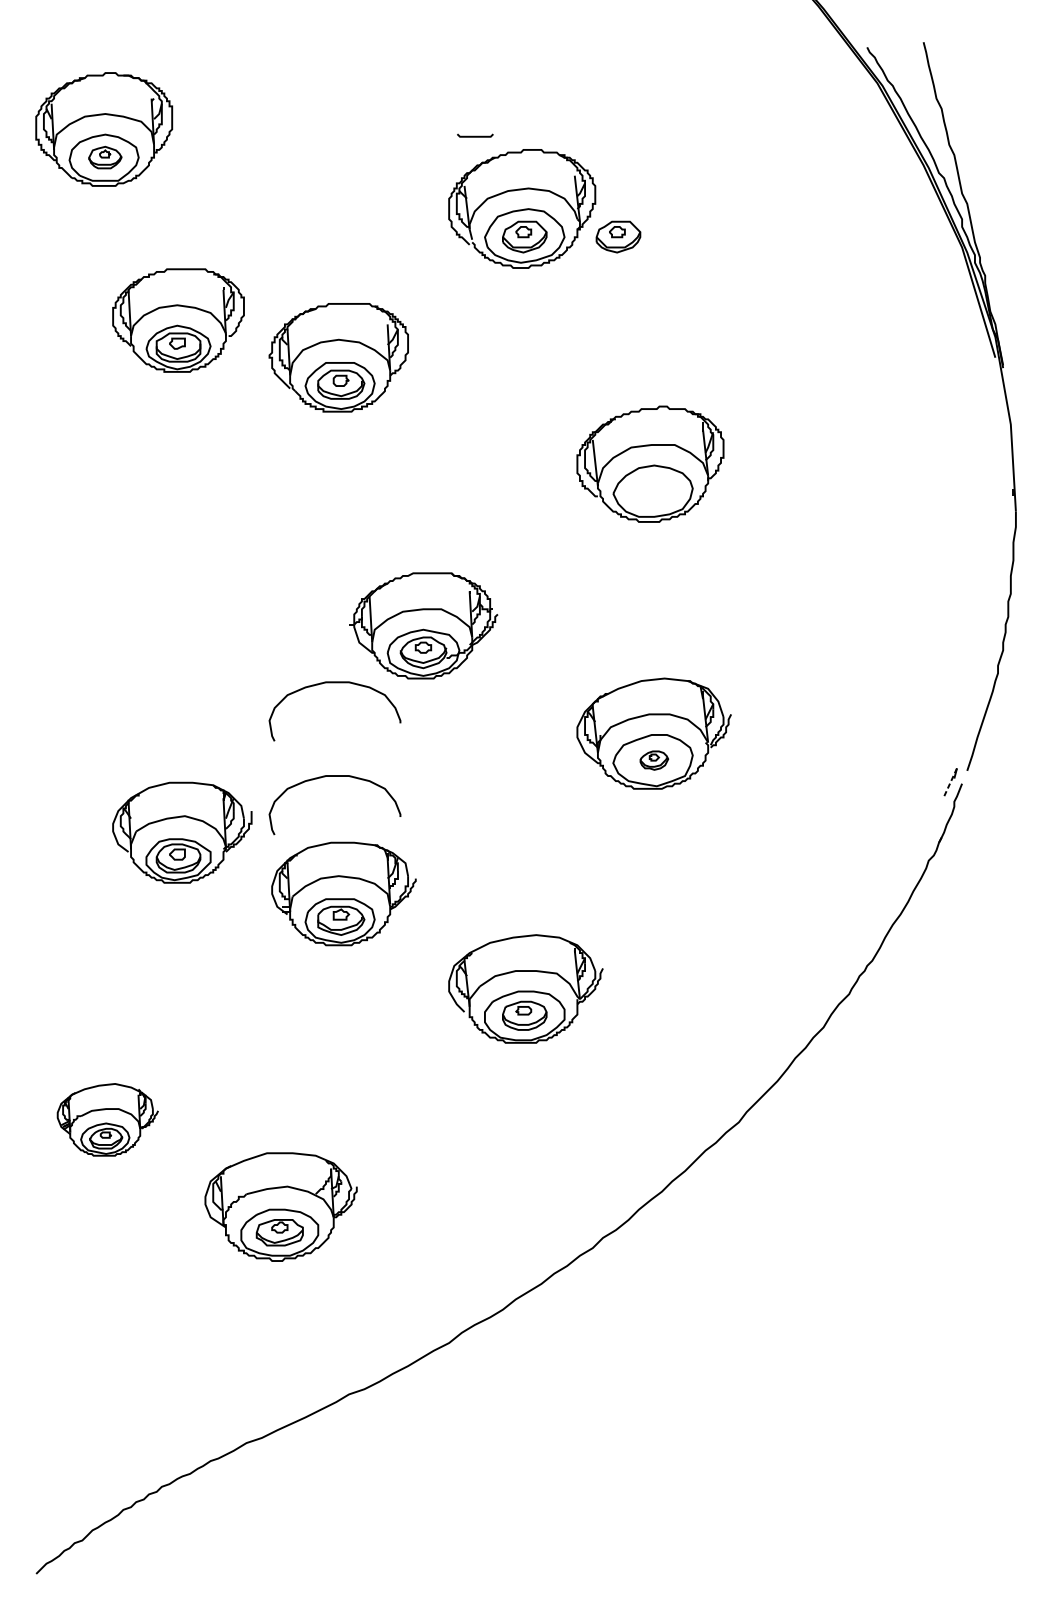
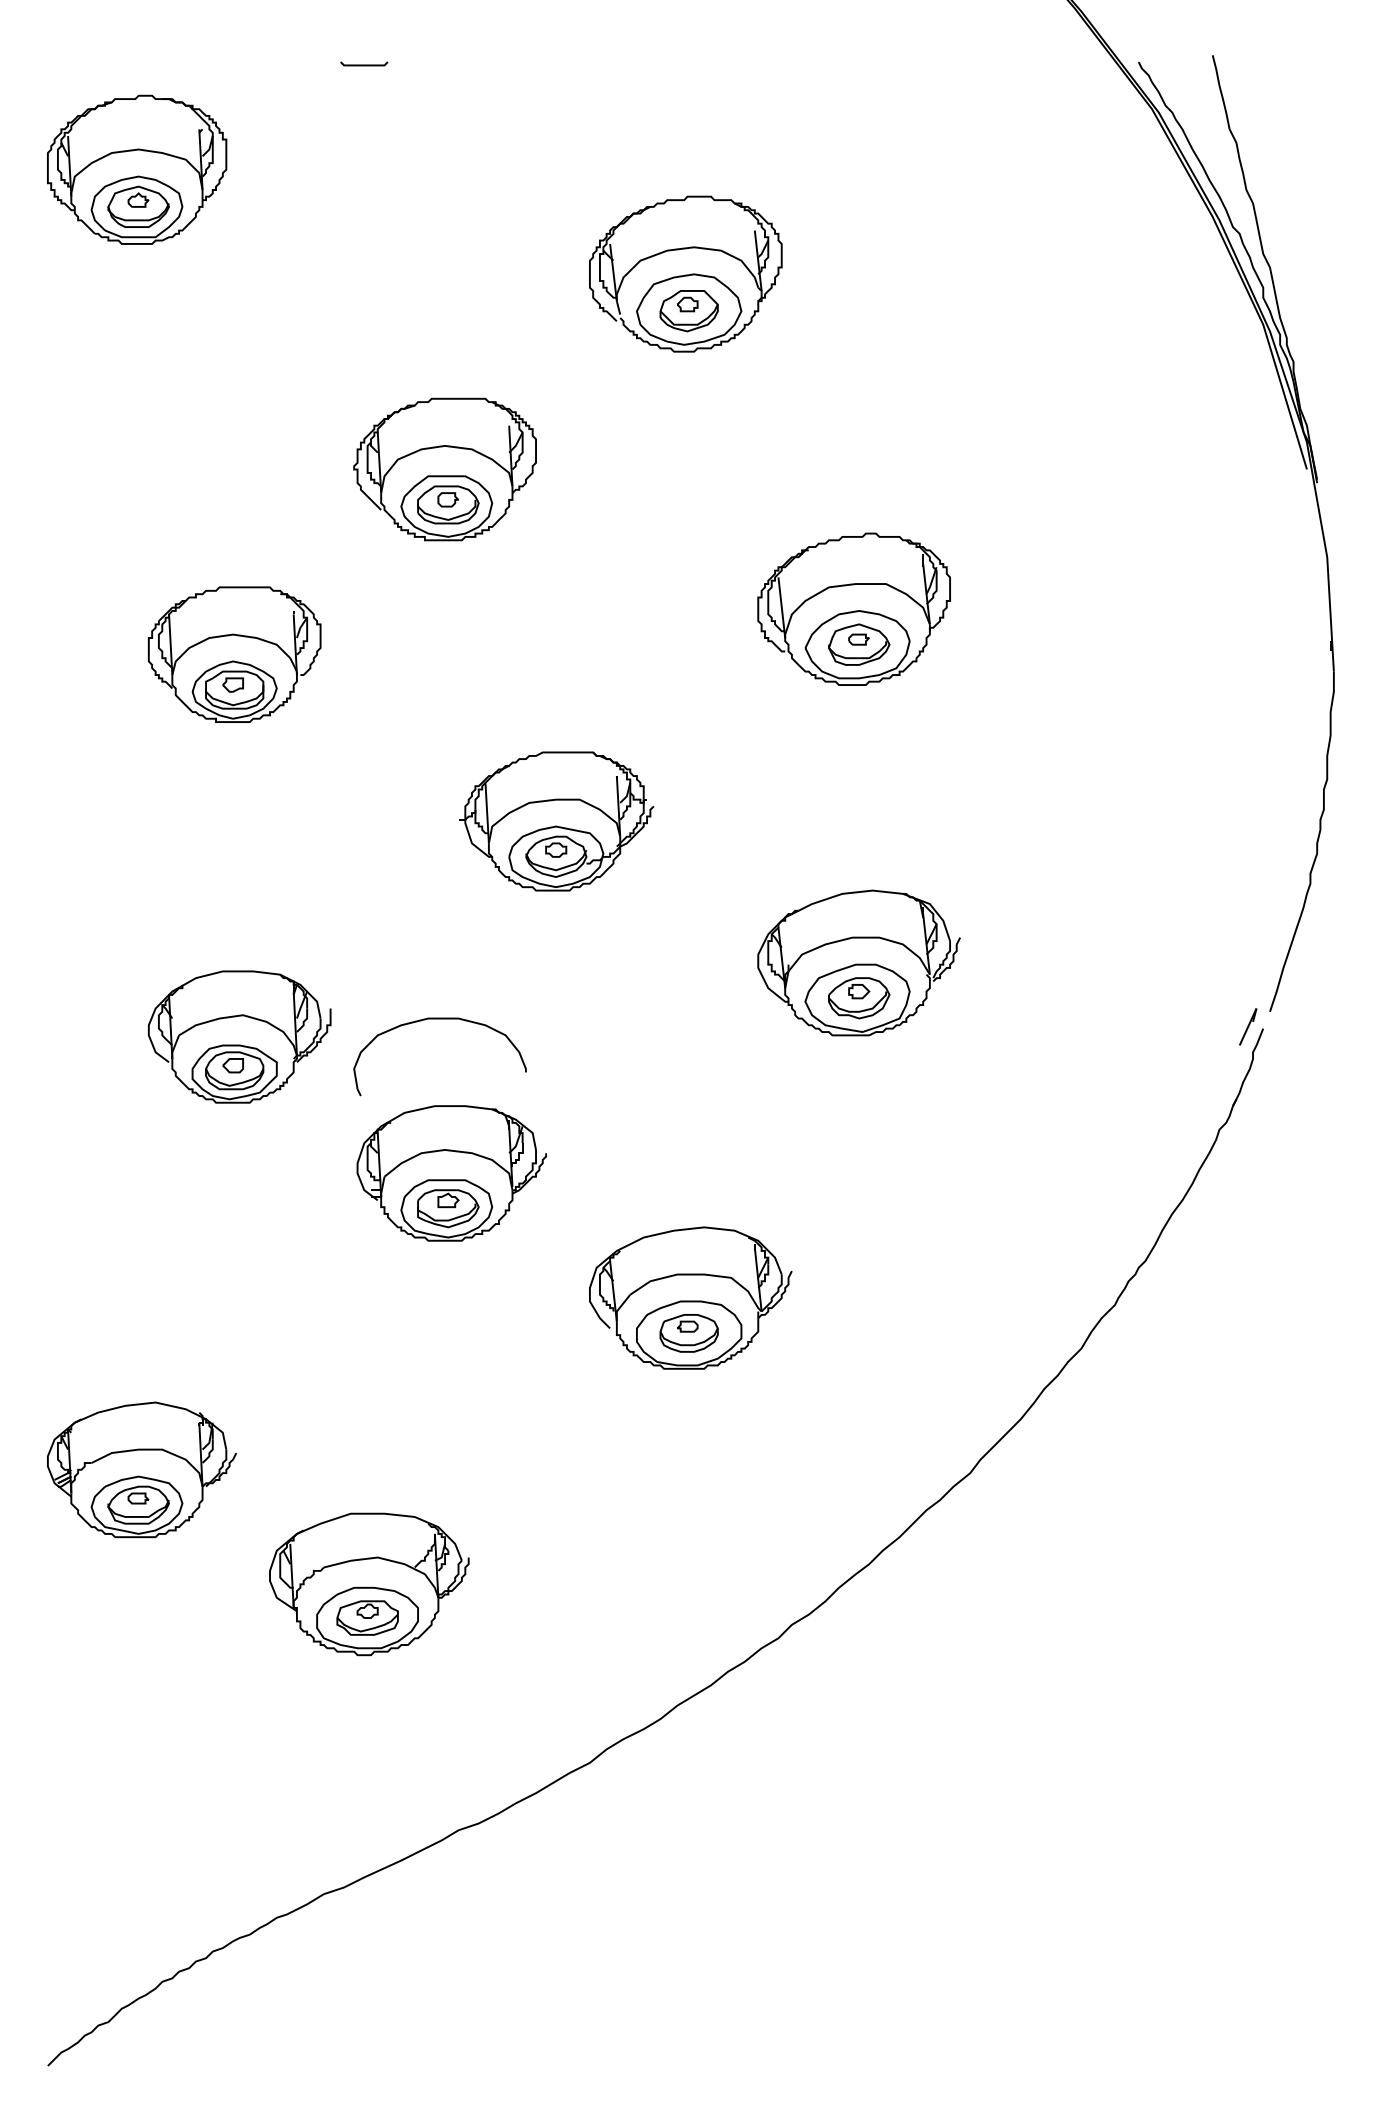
curve: (475, 136) -> (364, 64), moved
part: (105, 157) -> (138, 206), size x1.43
part: (617, 237) -> (811, 311), removed
part: (178, 320) -> (234, 654), moved
part: (654, 491) -> (859, 644), added
part: (334, 683) -> (439, 896), removed
part: (654, 760) -> (859, 998), size x1.67
line: (950, 782) -> (1247, 1027), dashed -> solid
part: (182, 832) -> (239, 1036), moved
part: (107, 1119) -> (141, 1469), size x1.43

